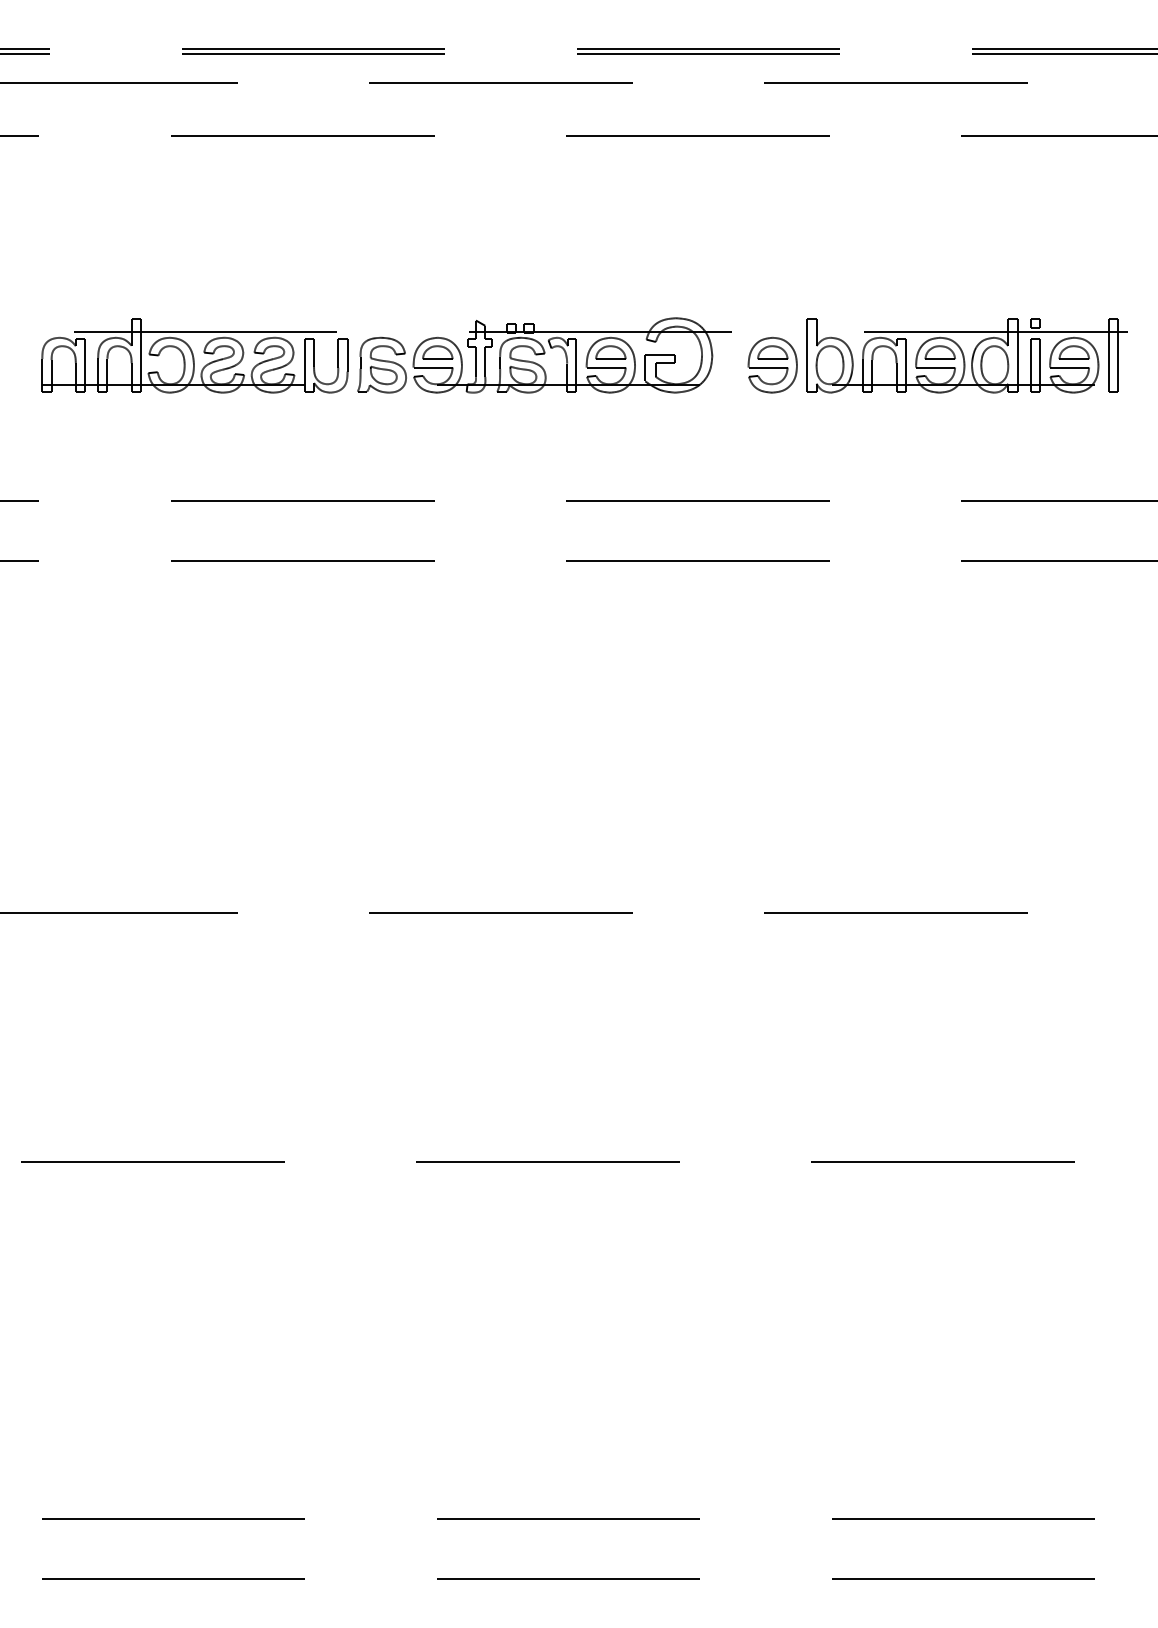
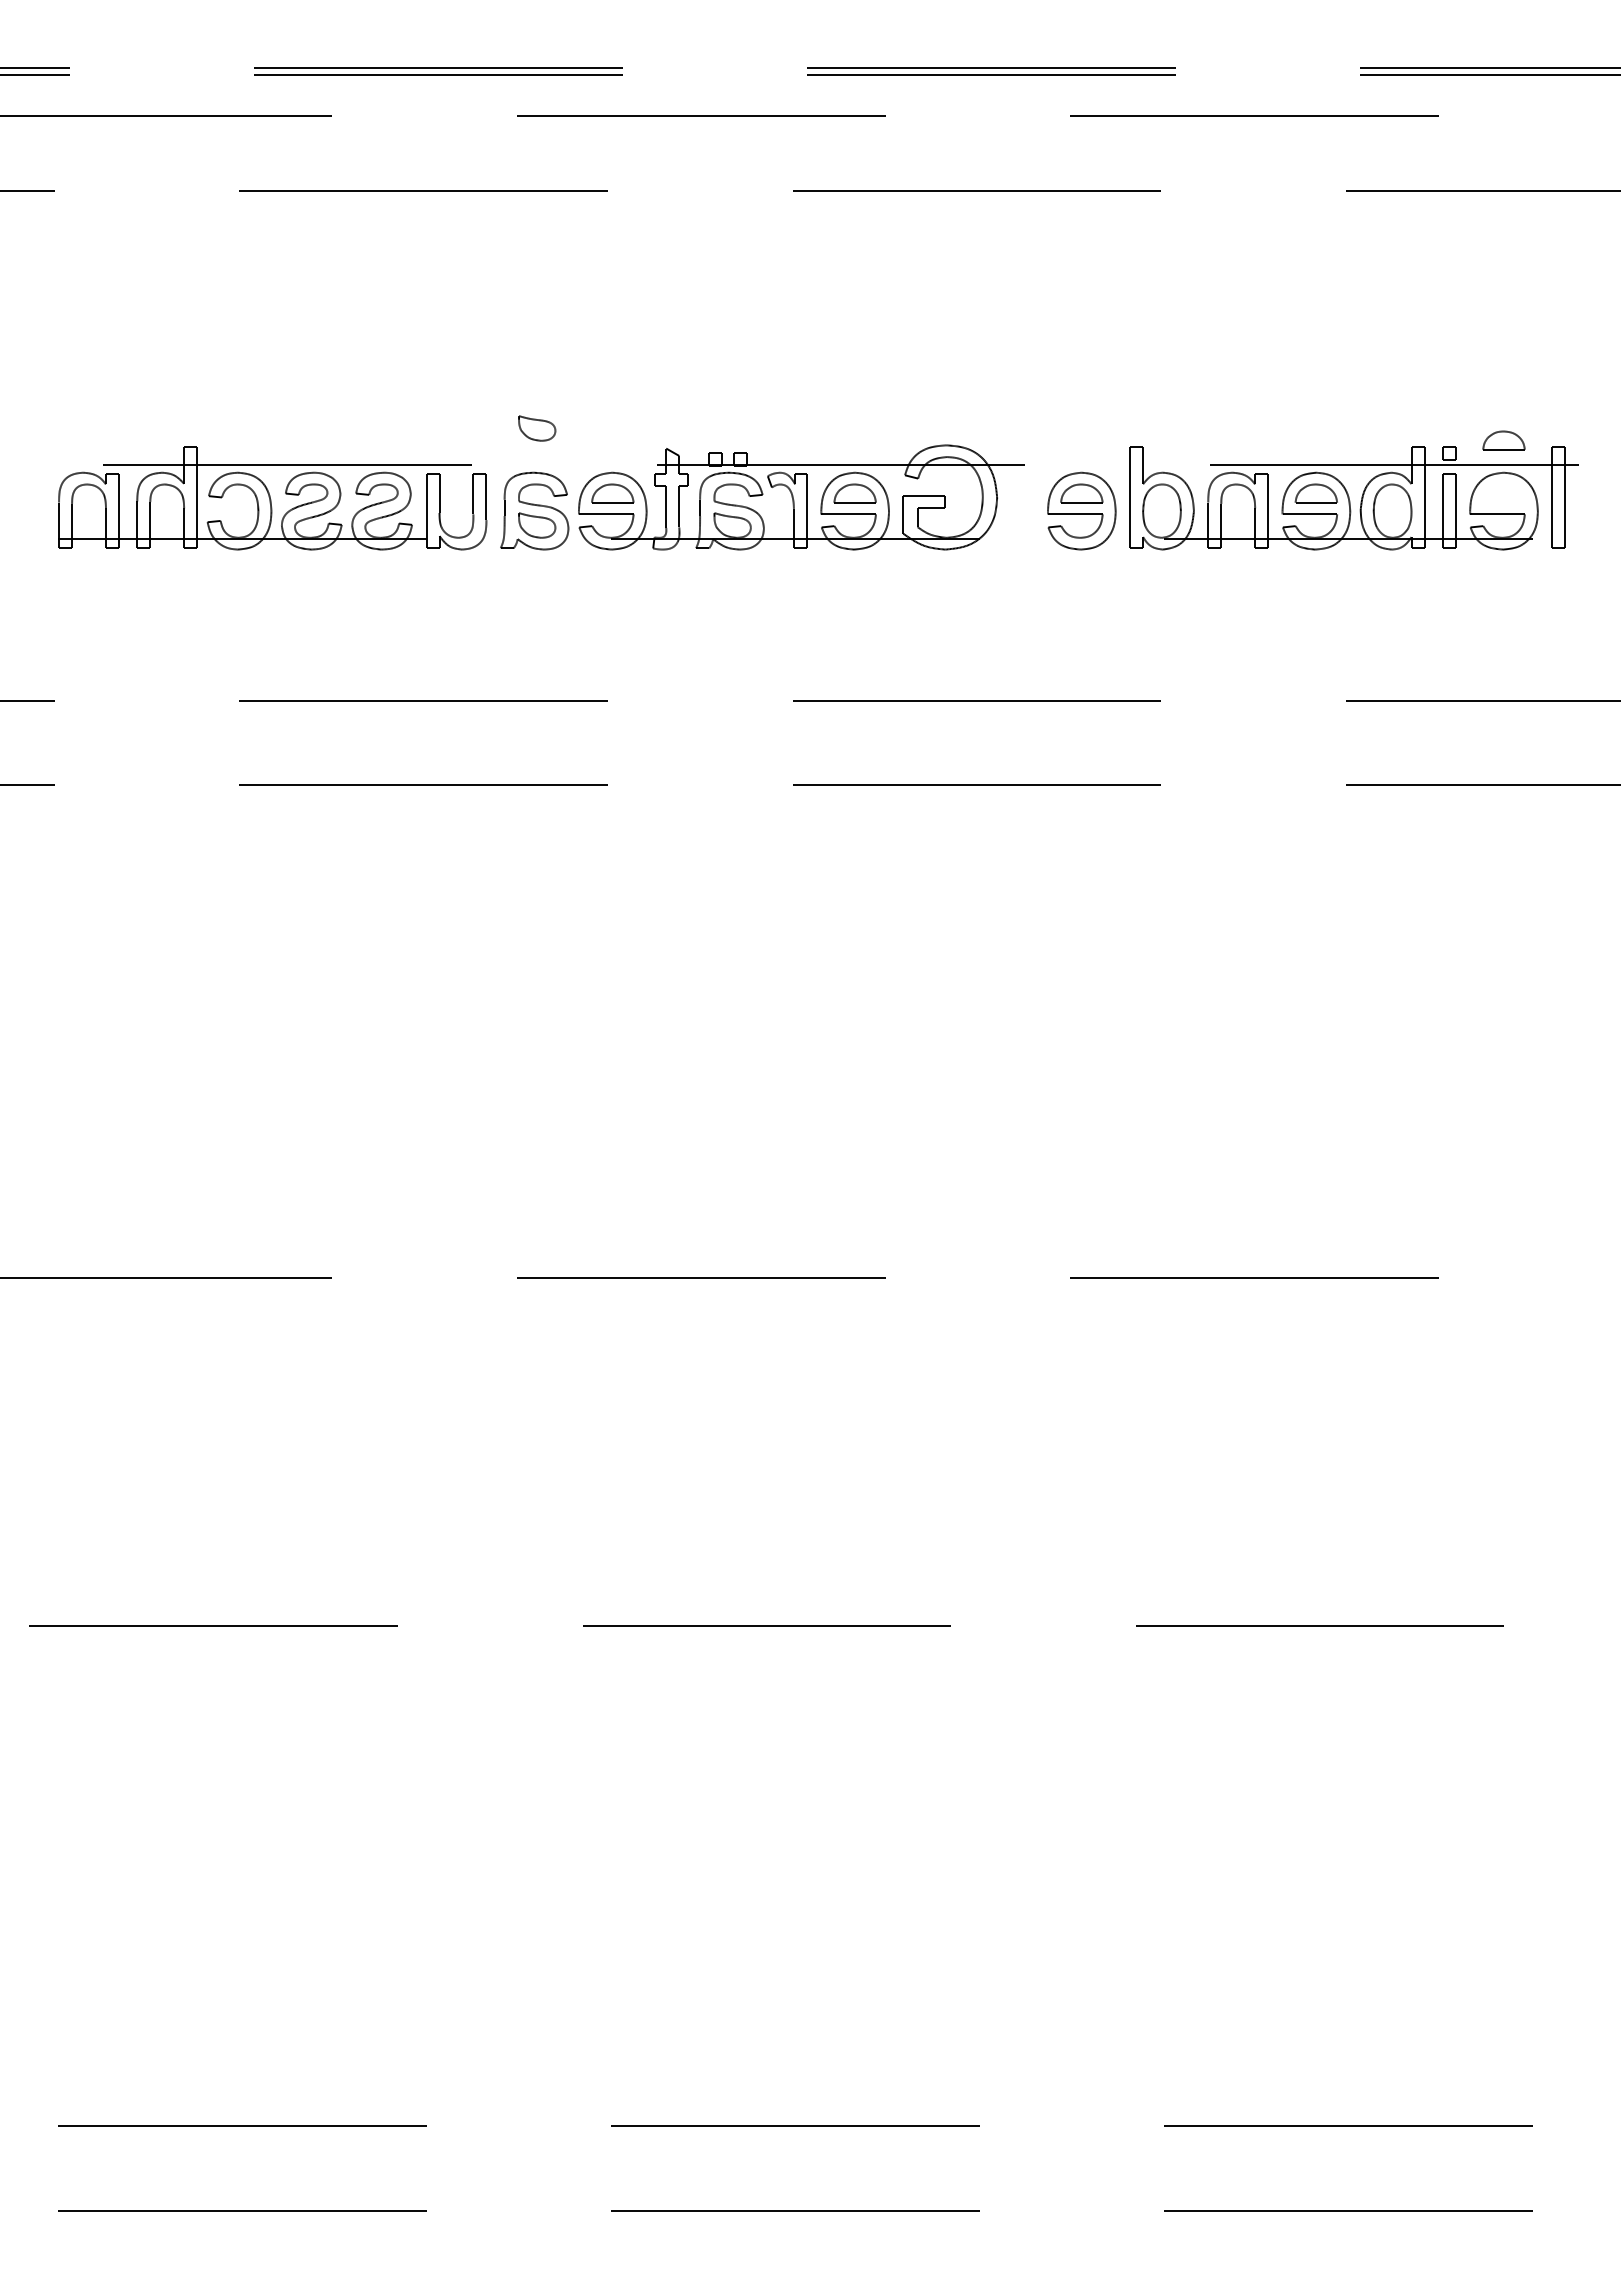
part: (384, 306) -> (537, 428), added
part: (1073, 352) -> (1503, 440), moved

